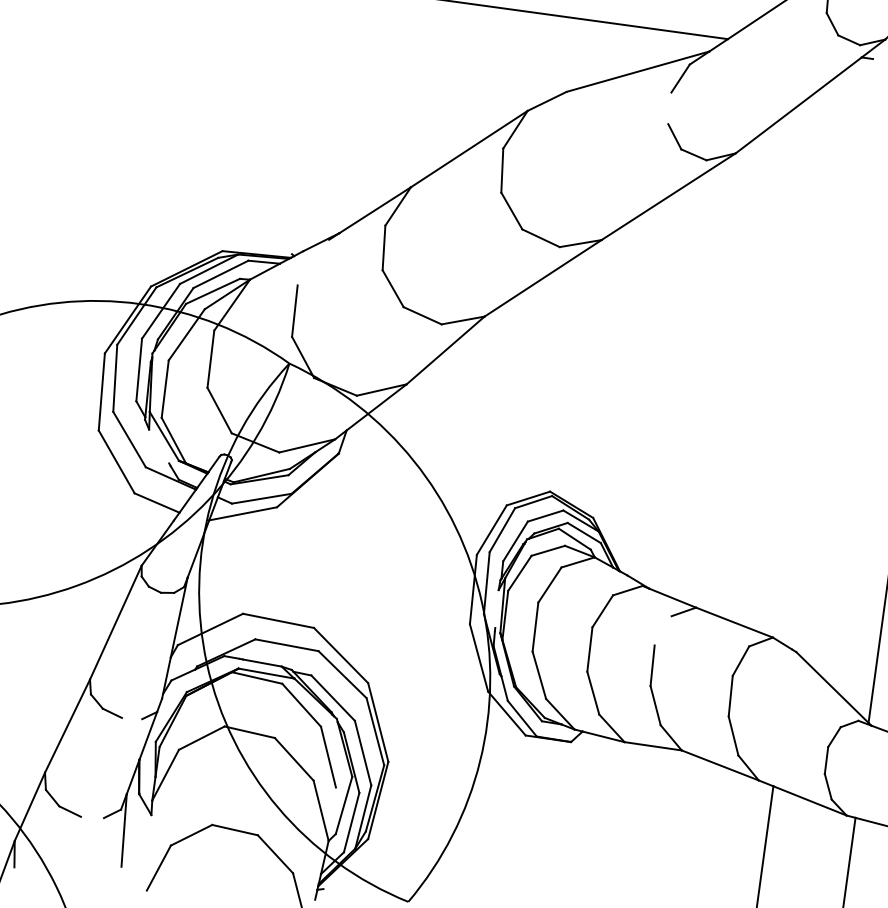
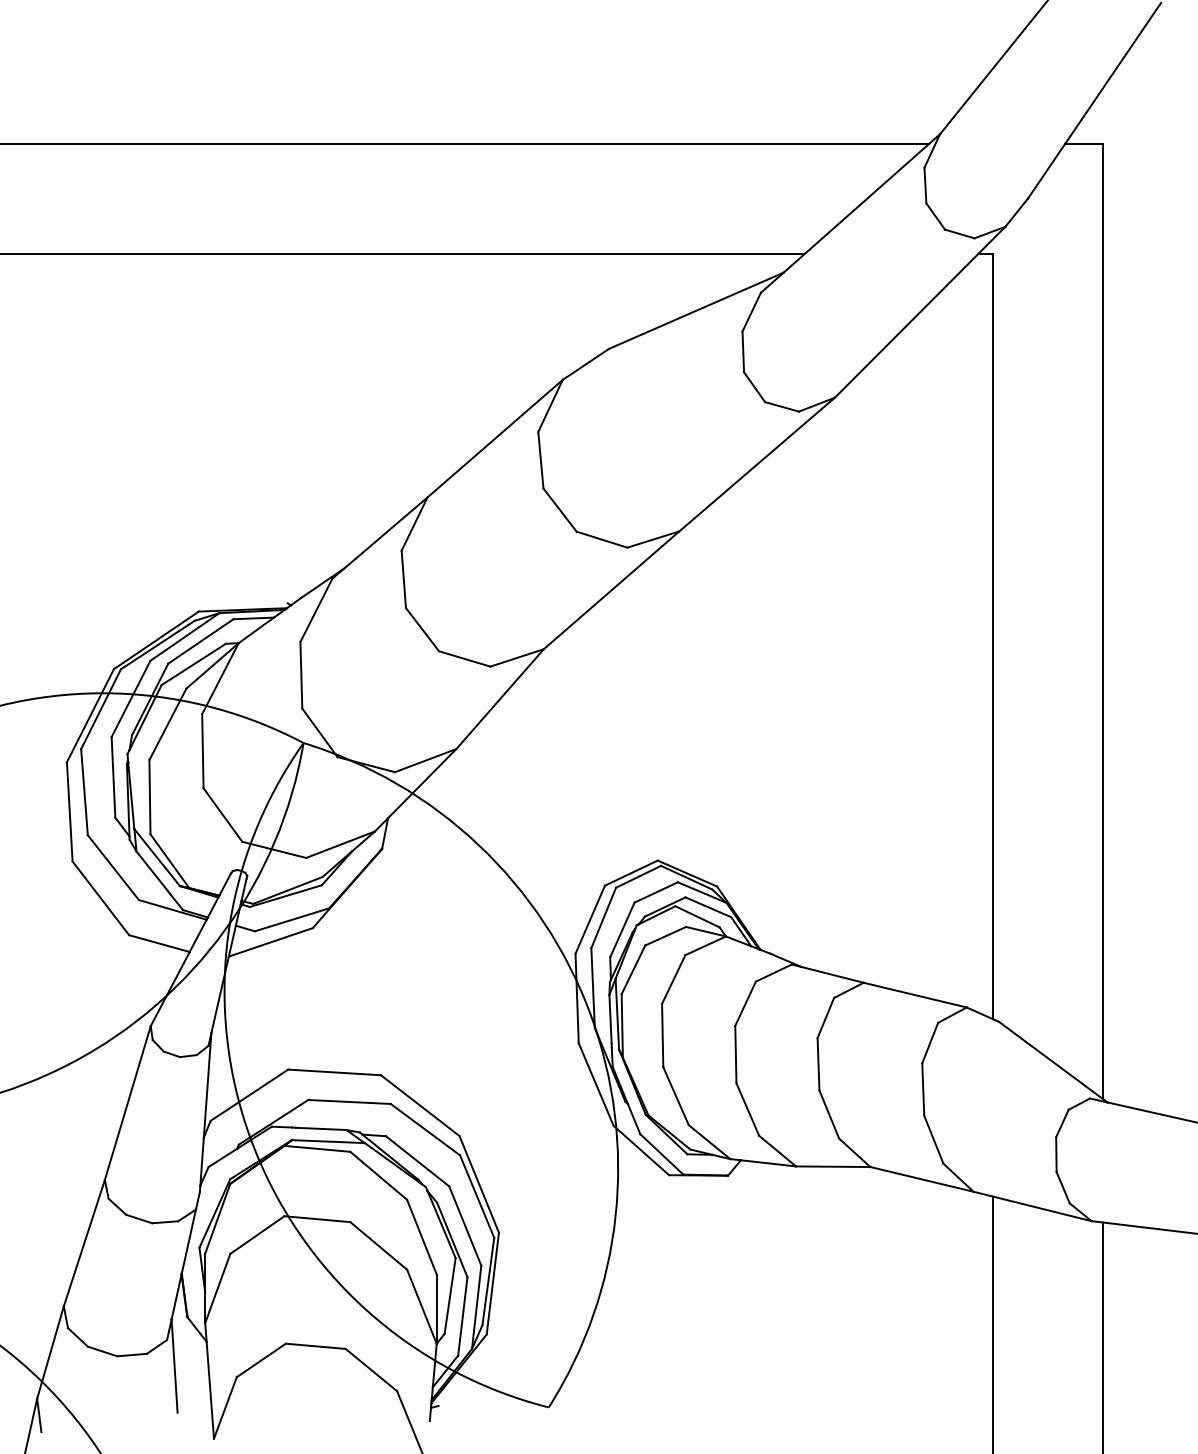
line: (670, 108) -> (743, 351), added
line: (313, 262) -> (316, 610), added
line: (832, 354) -> (993, 636), added
line: (158, 446) -> (151, 871), added
line: (497, 608) -> (610, 1018), added
line: (662, 630) -> (825, 1017), added
line: (132, 718) -> (165, 1222), added
line: (332, 813) -> (436, 1308), added
line: (92, 816) -> (131, 1354), added
line: (149, 852) -> (210, 1389), added

